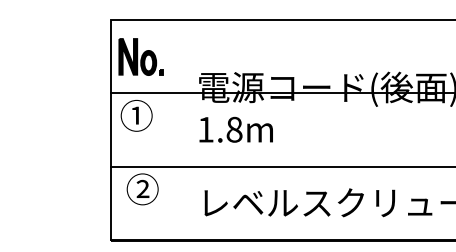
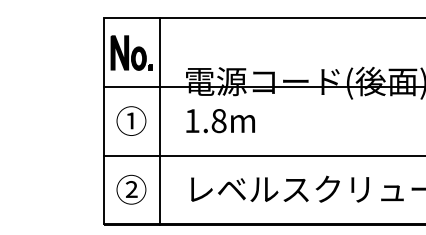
text: (136, 115) -> (131, 120), moved
line: (171, 129) -> (160, 120), added
text: (142, 189) -> (131, 189), moved

